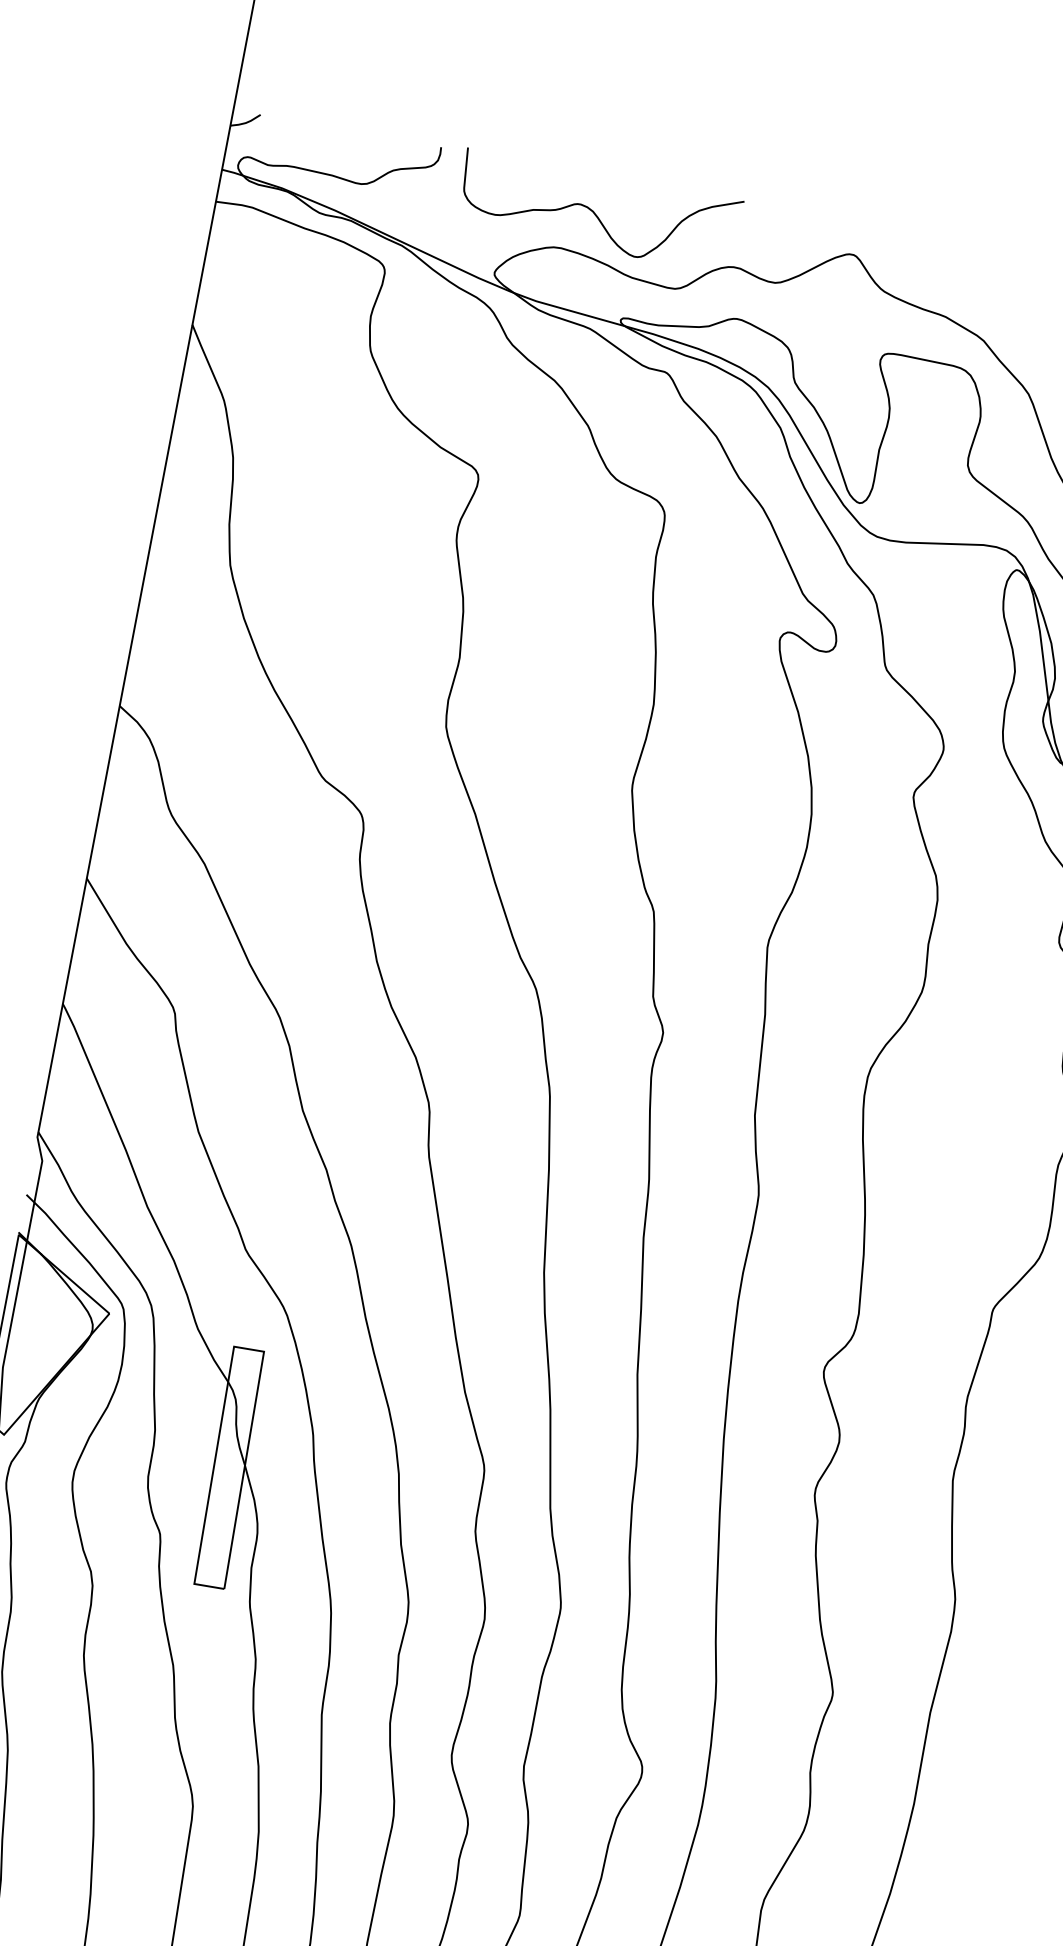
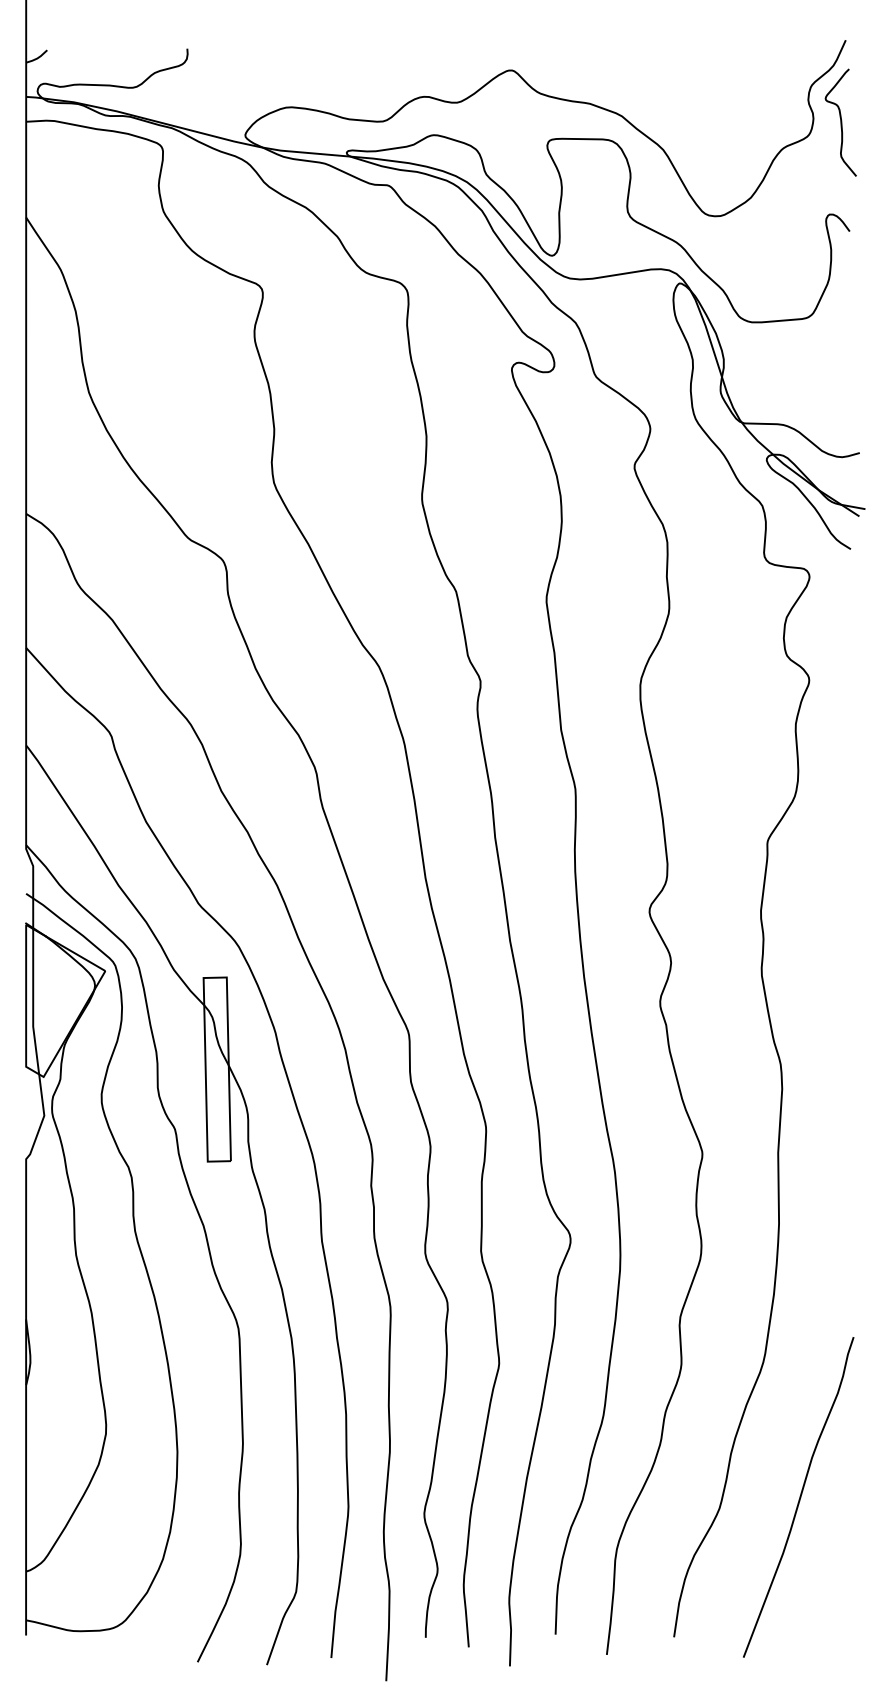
curve: (595, 212) -> (312, 75), removed

